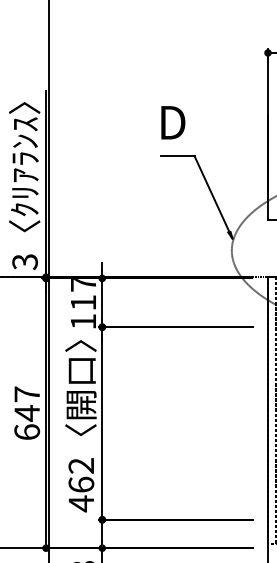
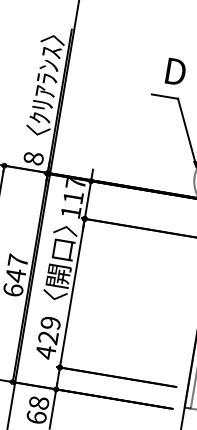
text: (173, 122) -> (176, 71), moved
text: (24, 262) -> (33, 158), 3 -> 8
text: (81, 475) -> (49, 330), 462 -> 429

